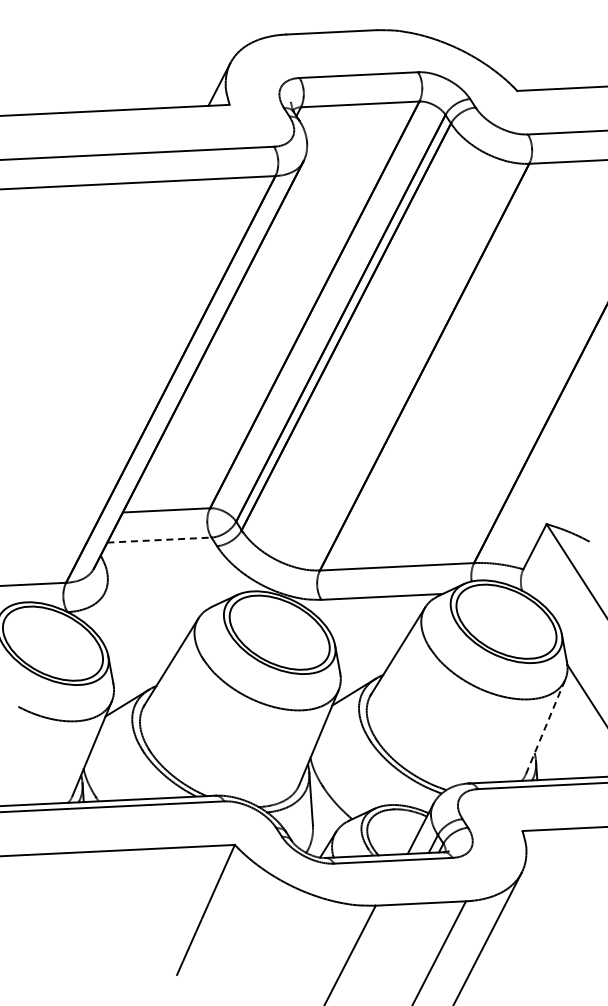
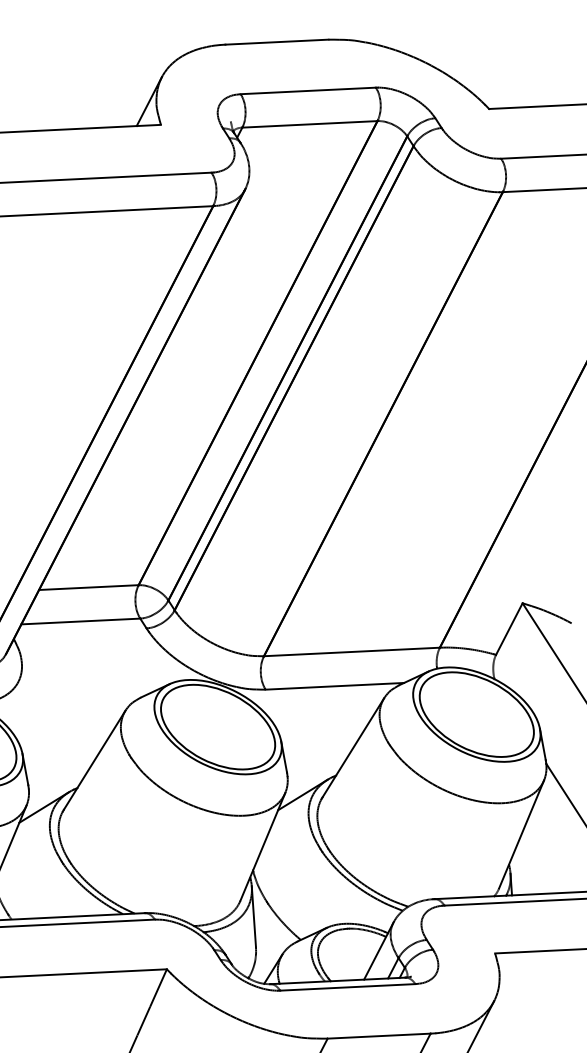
line: (159, 540) -> (80, 621), dashed -> solid
line: (545, 726) -> (521, 834), dashed -> solid

